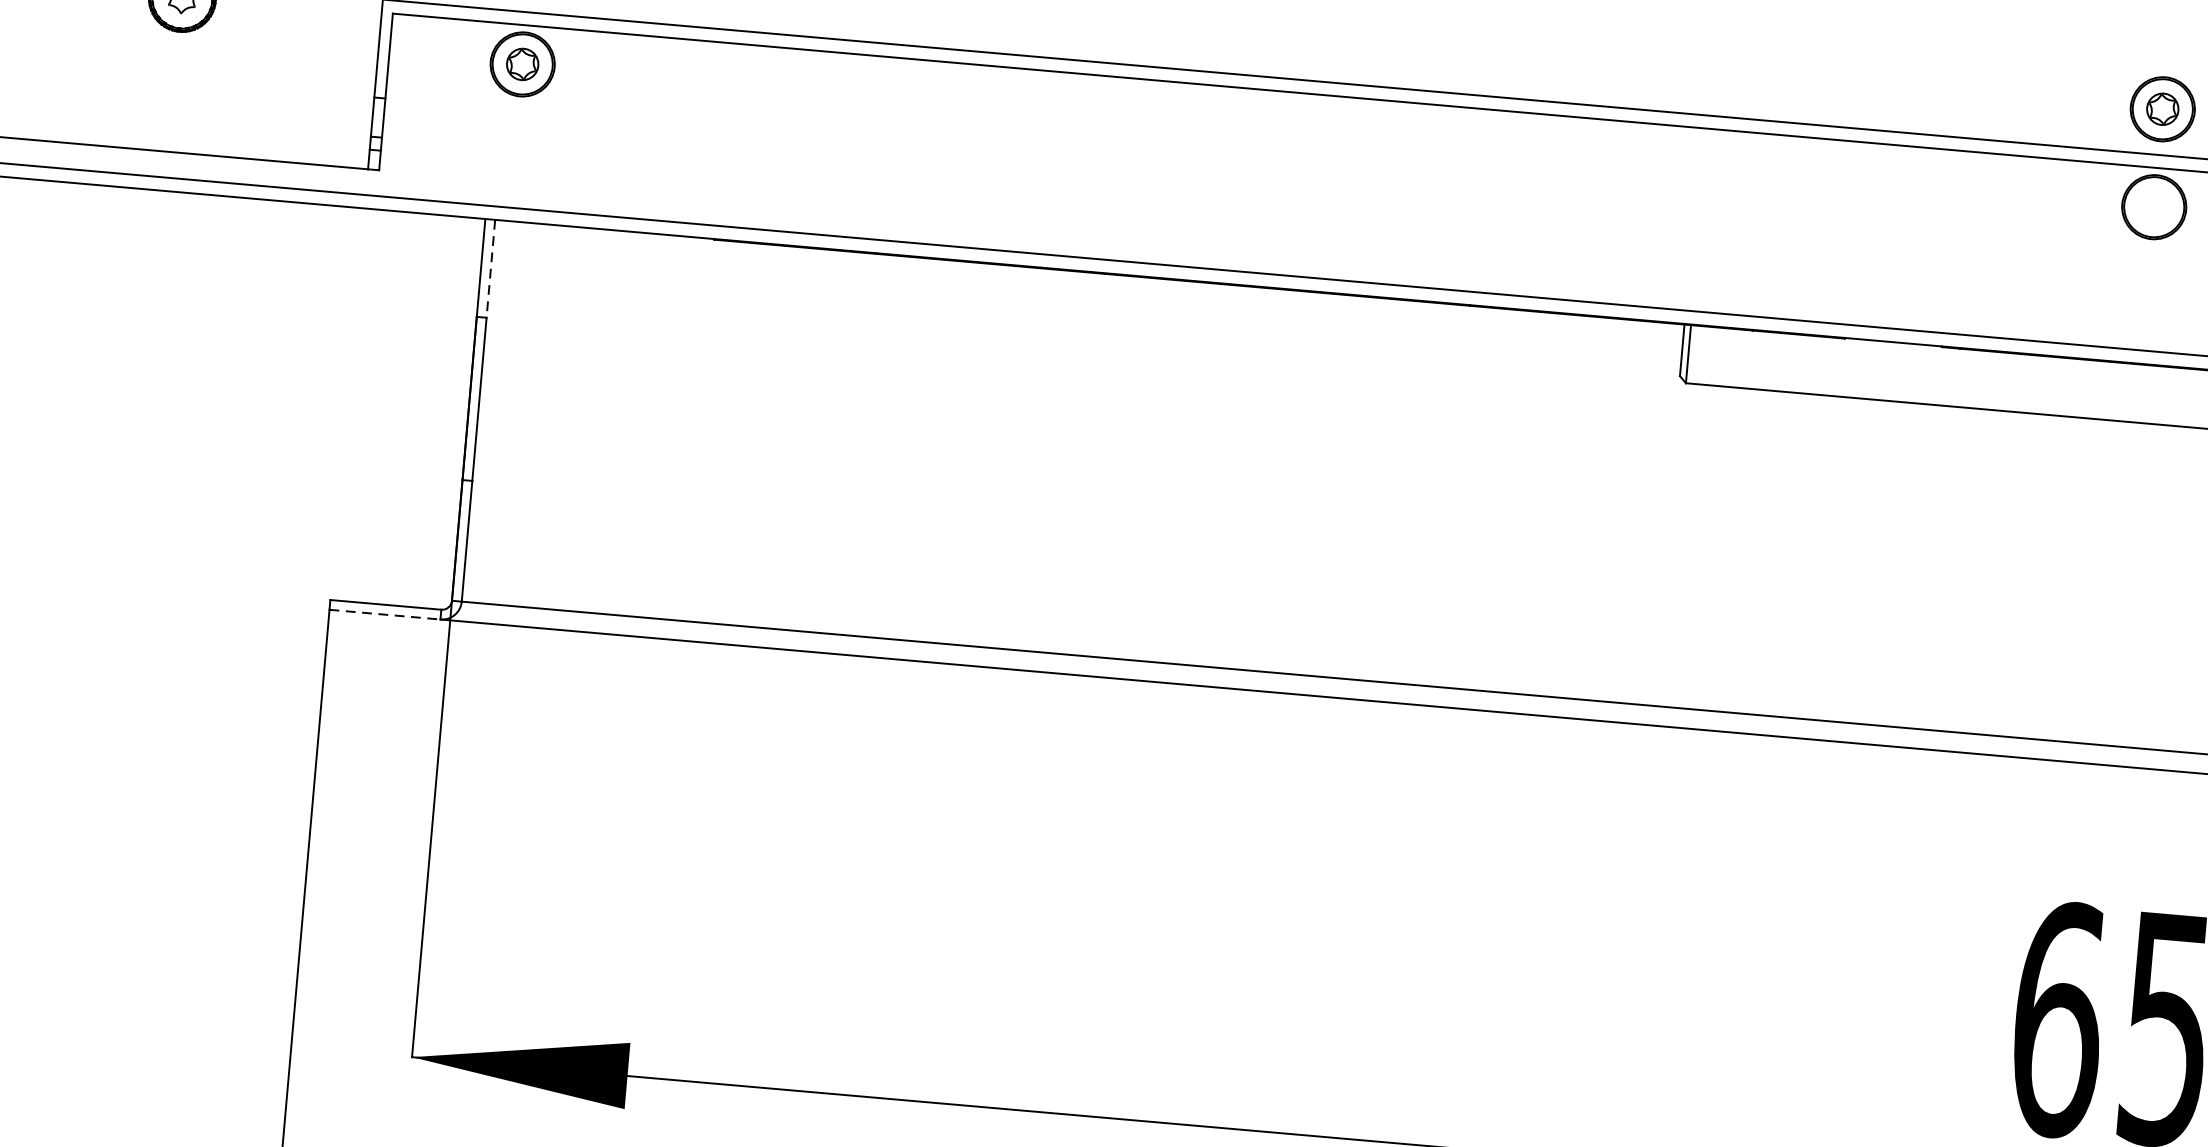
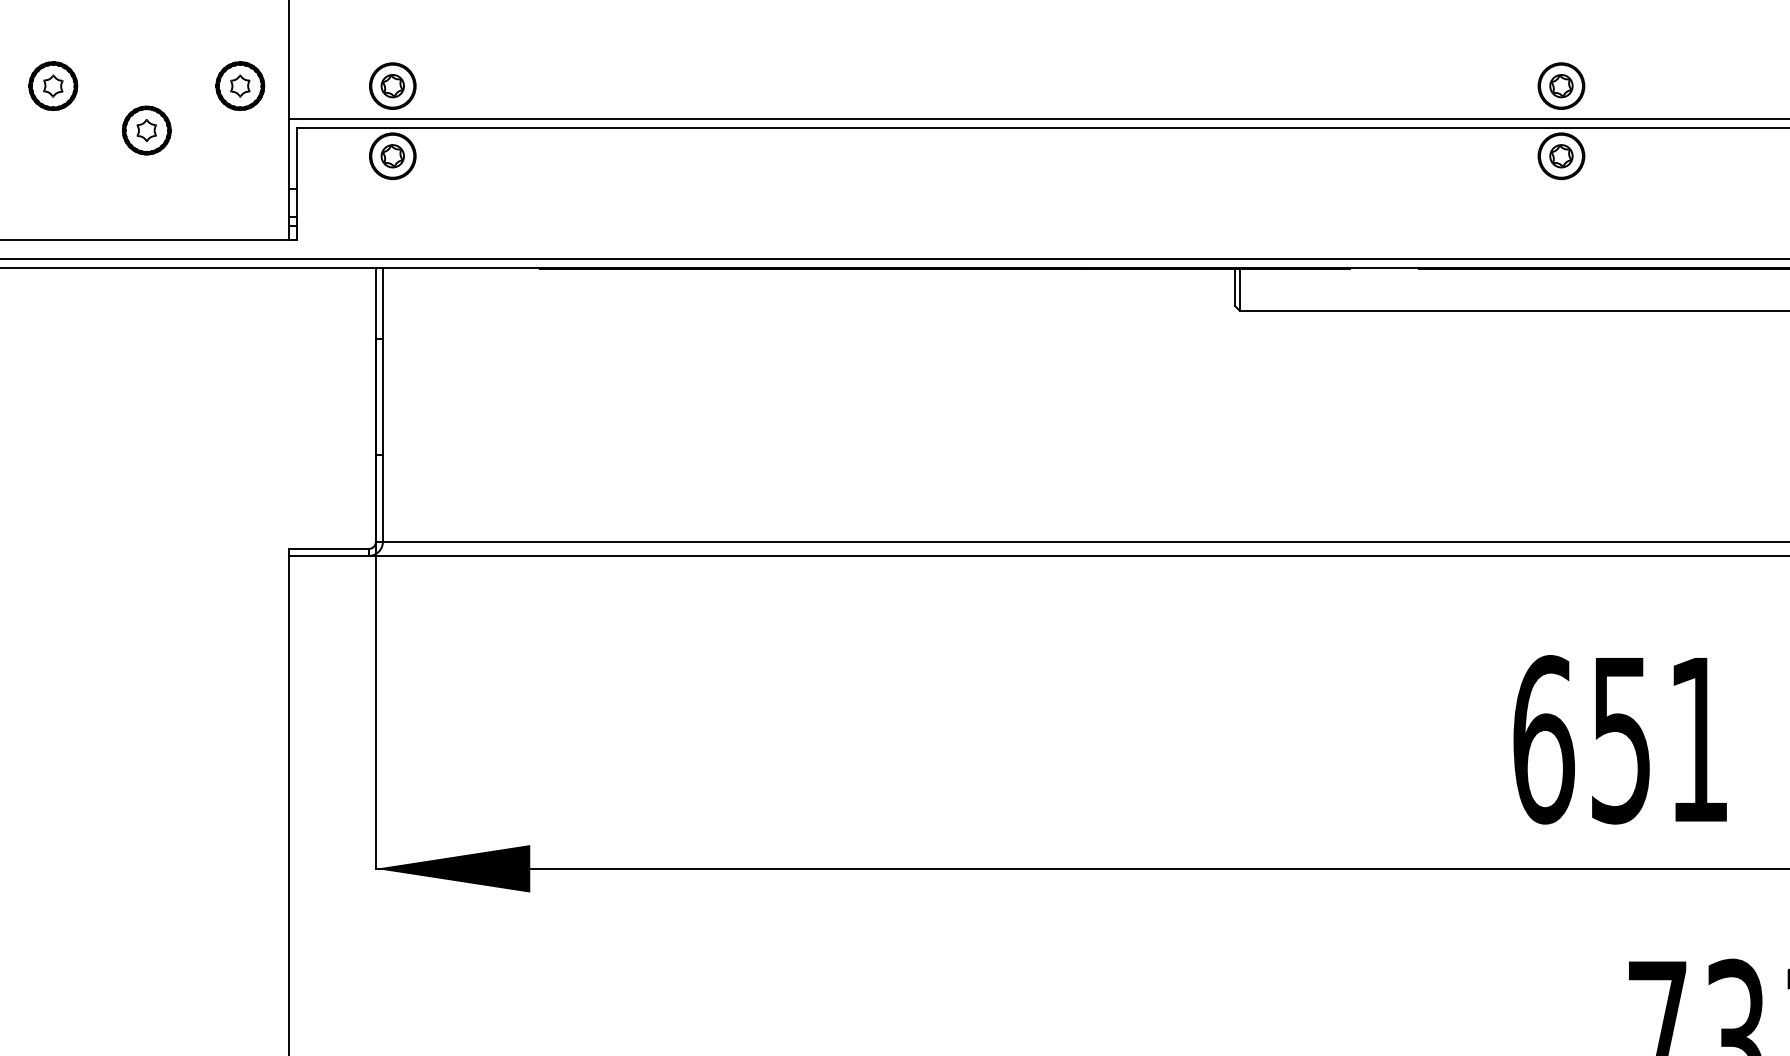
part: (2154, 207) -> (1561, 156), added
line: (490, 270) -> (382, 304), dashed -> solid
line: (385, 614) -> (329, 555), dashed -> solid

